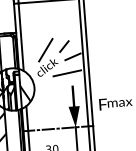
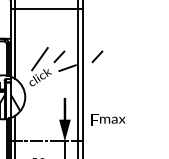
line: (100, 43) -> (97, 56), added
line: (66, 73) -> (59, 84), removed

